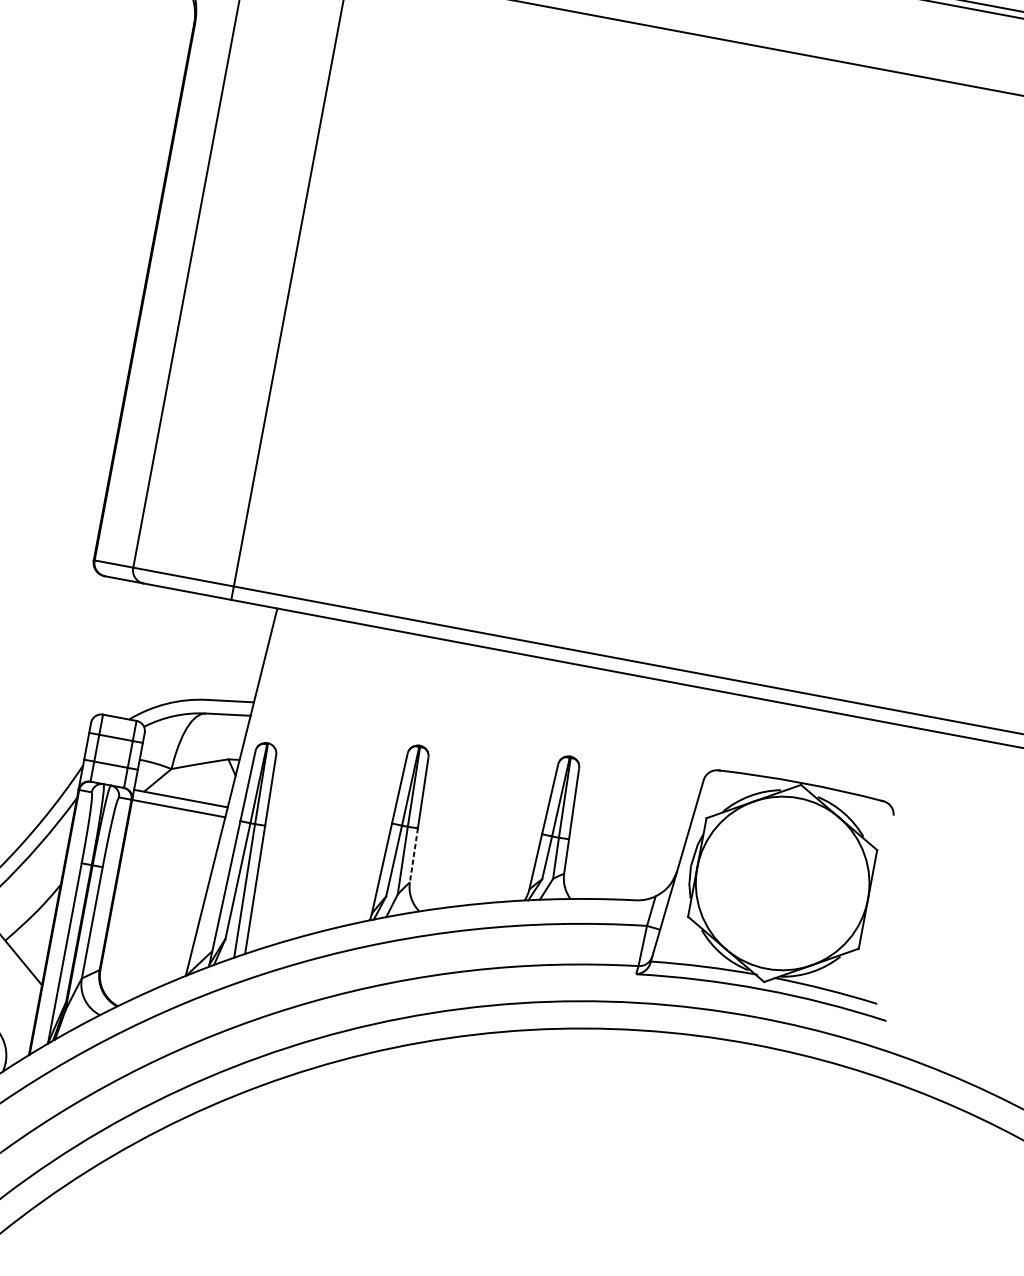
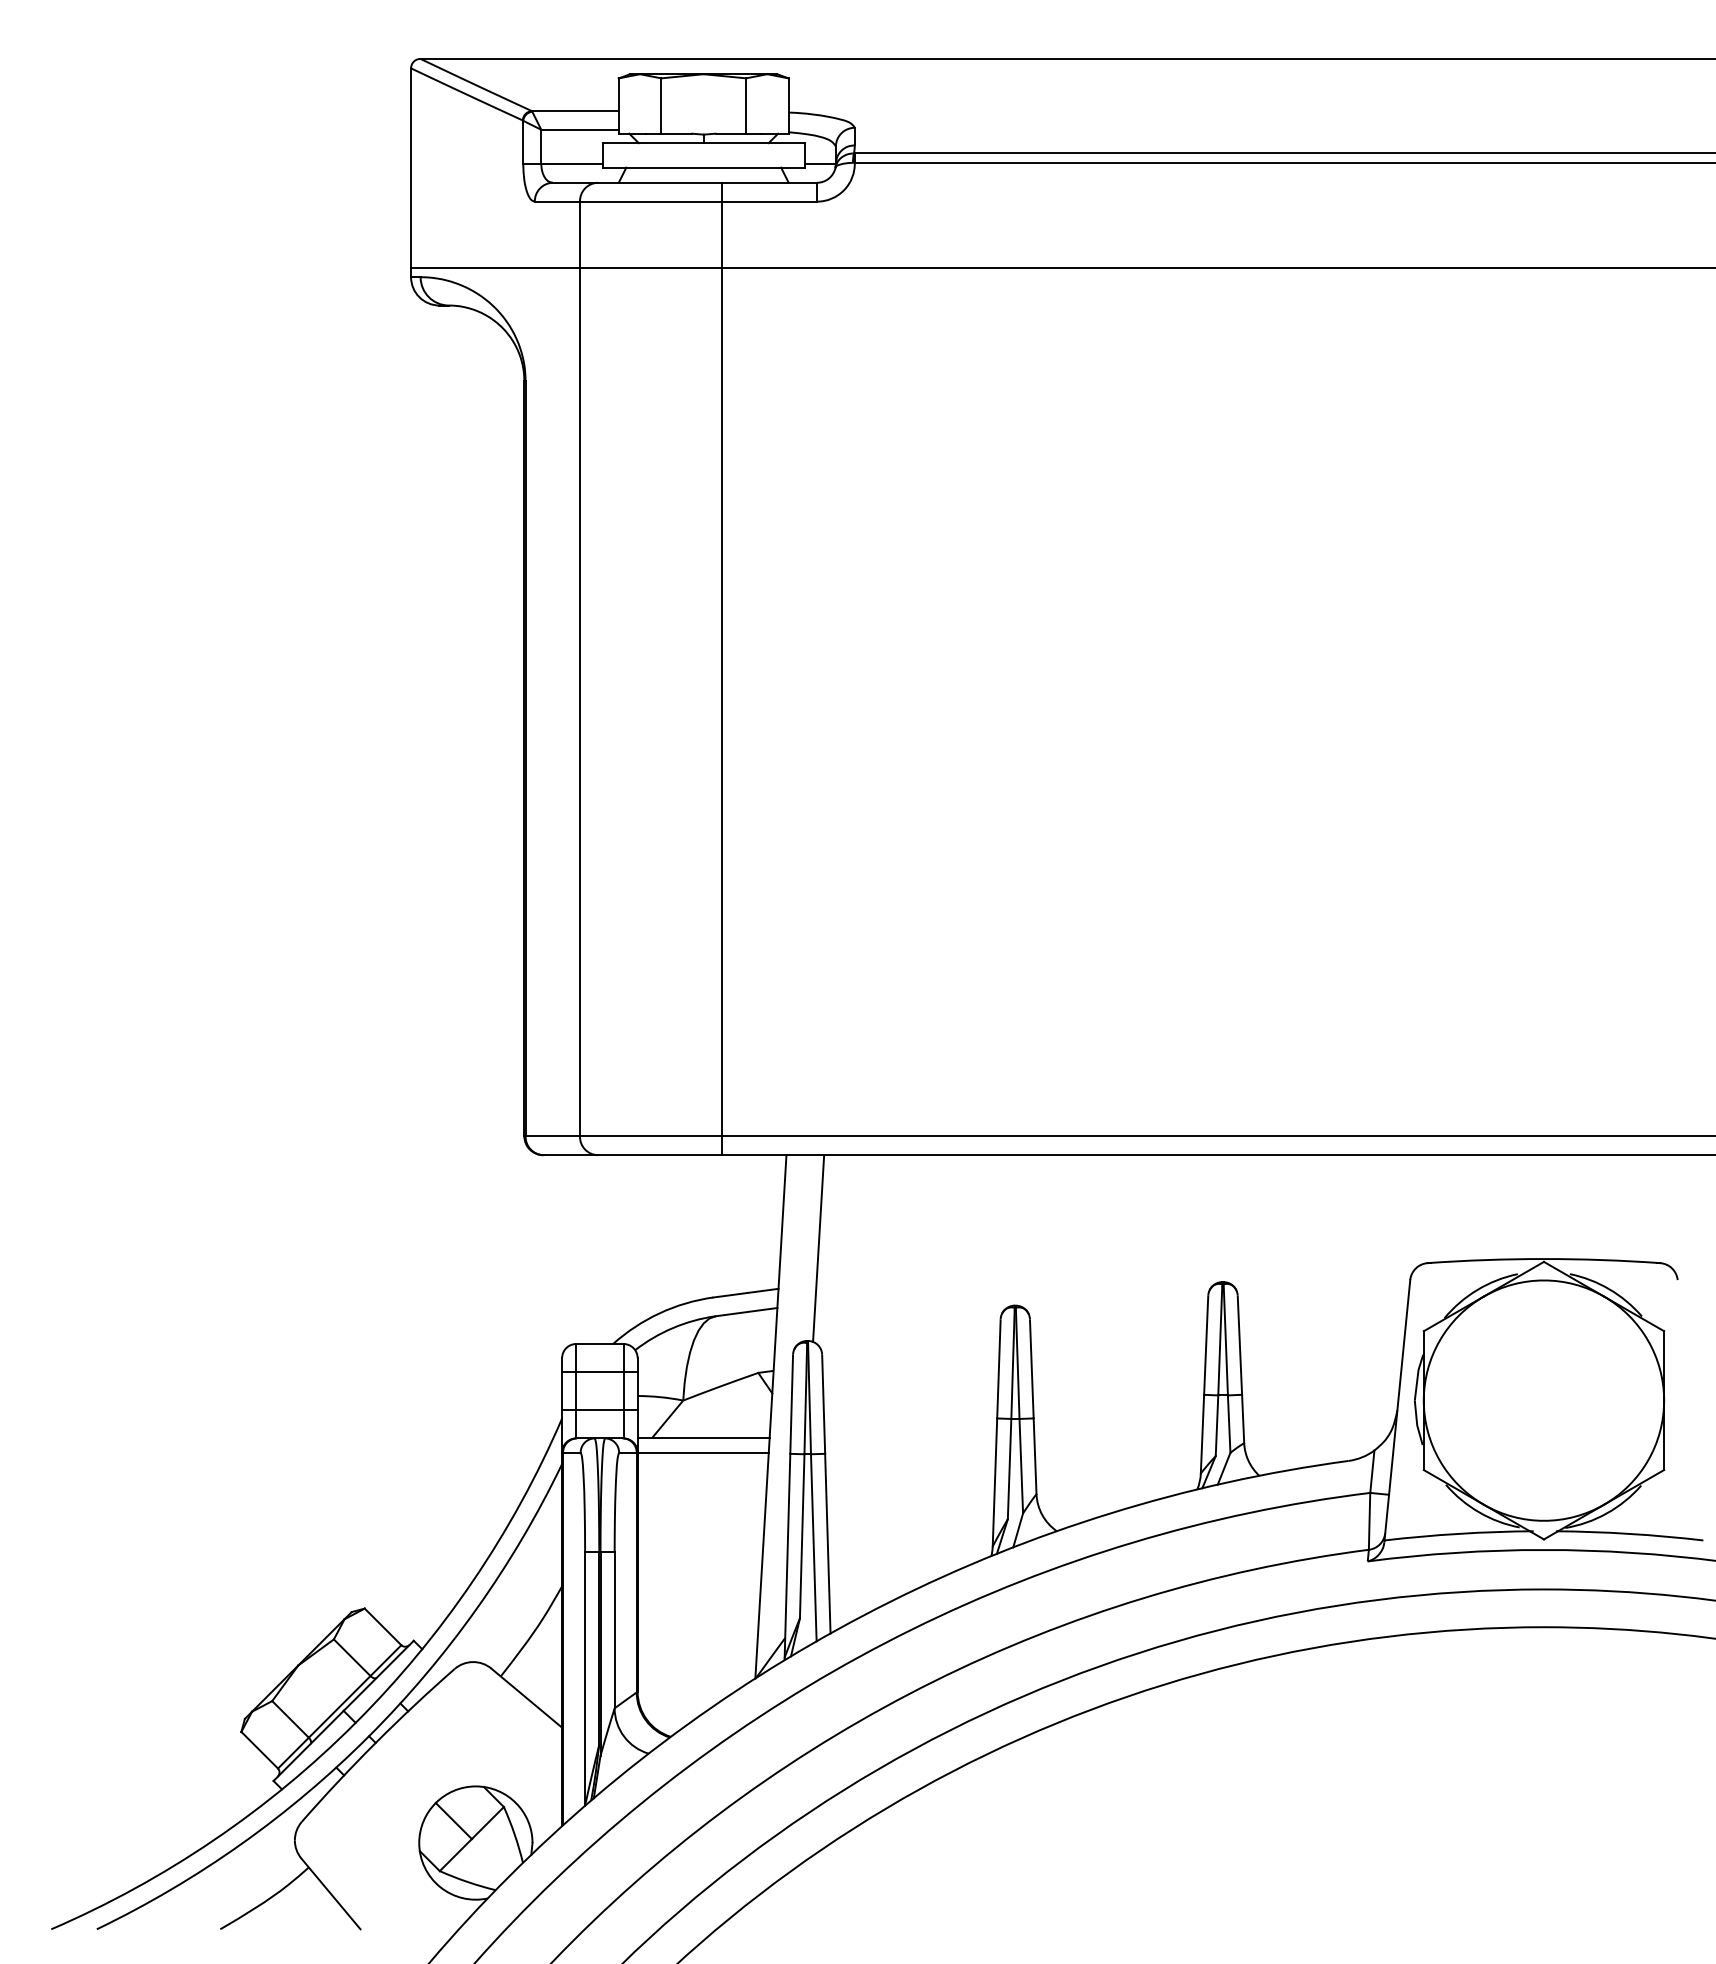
line: (287, 679) -> (818, 1248), added
line: (414, 855) -> (1035, 1456), dashed -> solid

